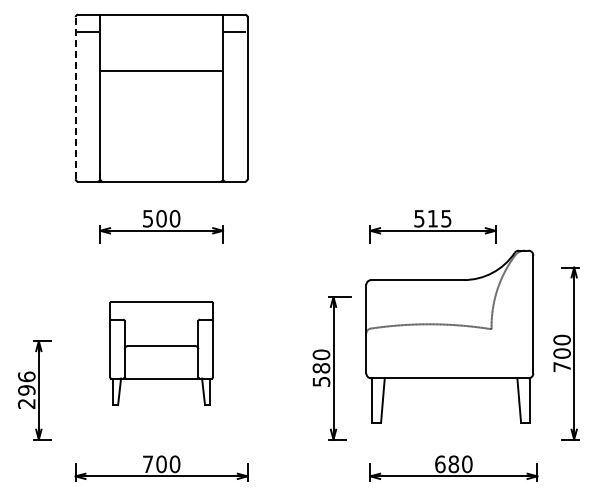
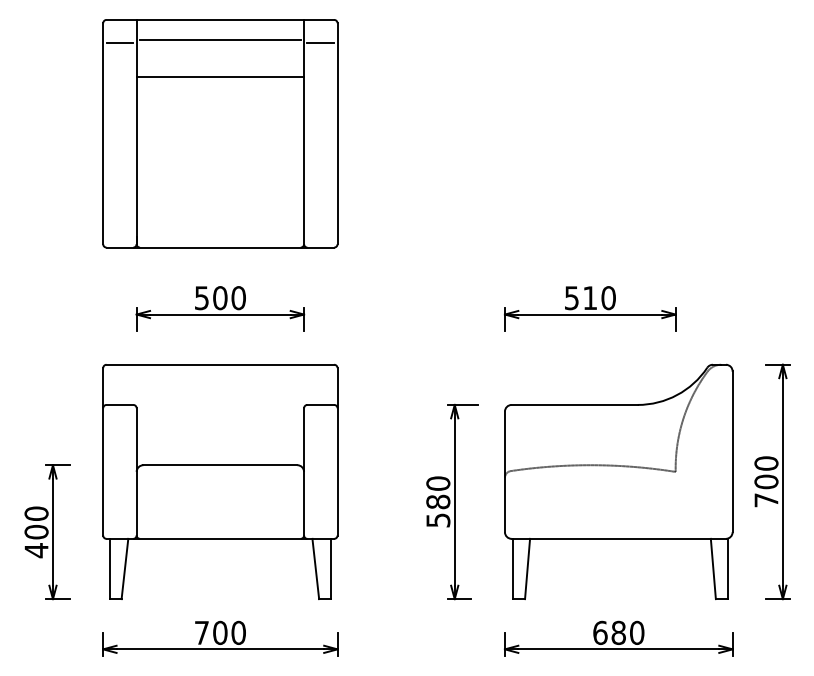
line: (161, 29) -> (220, 40), added
line: (161, 71) -> (220, 76), moved
line: (75, 97) -> (102, 132), dashed -> solid
text: (446, 218) -> (608, 297), 515 -> 510
part: (449, 336) -> (618, 481), moved
part: (161, 353) -> (220, 481), size x1.67
text: (26, 390) -> (36, 532), 296 -> 400

